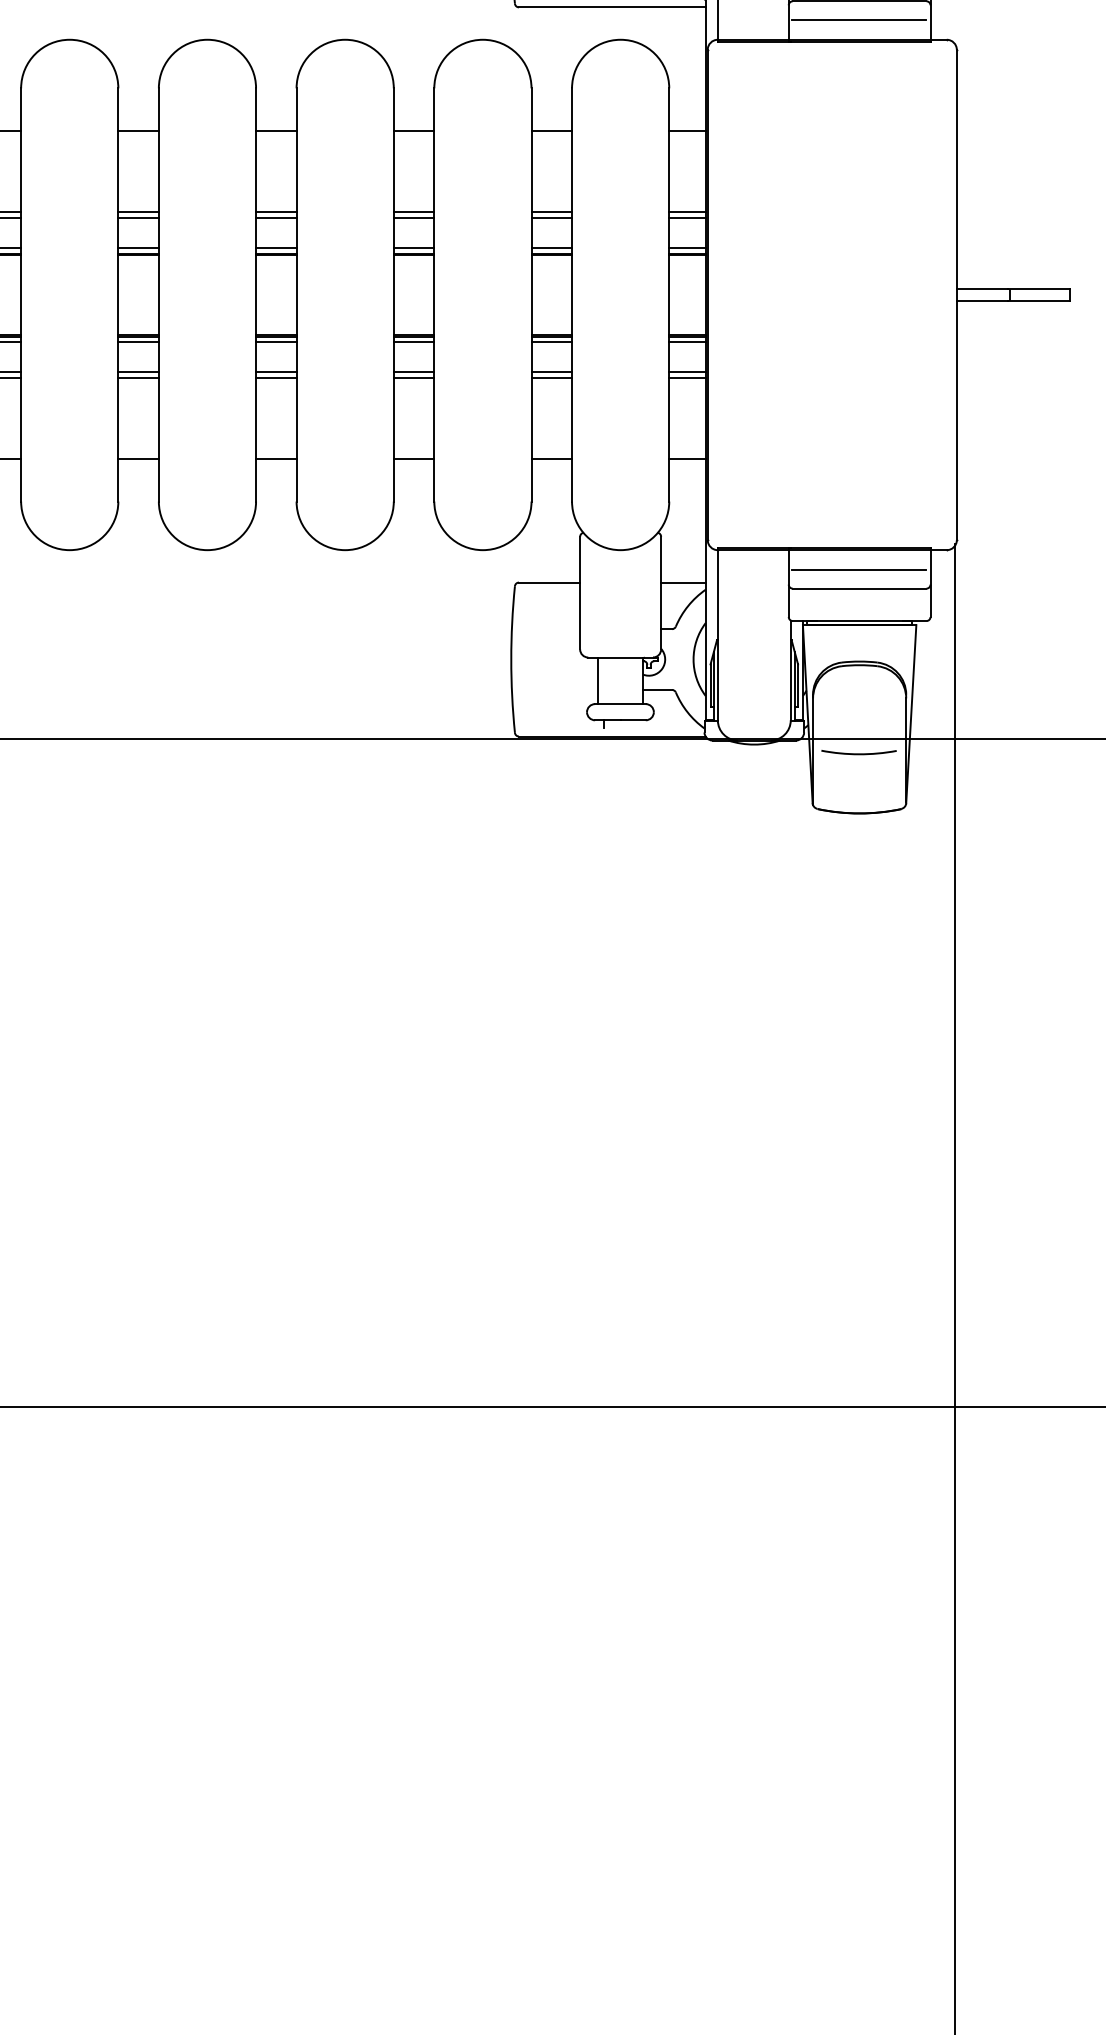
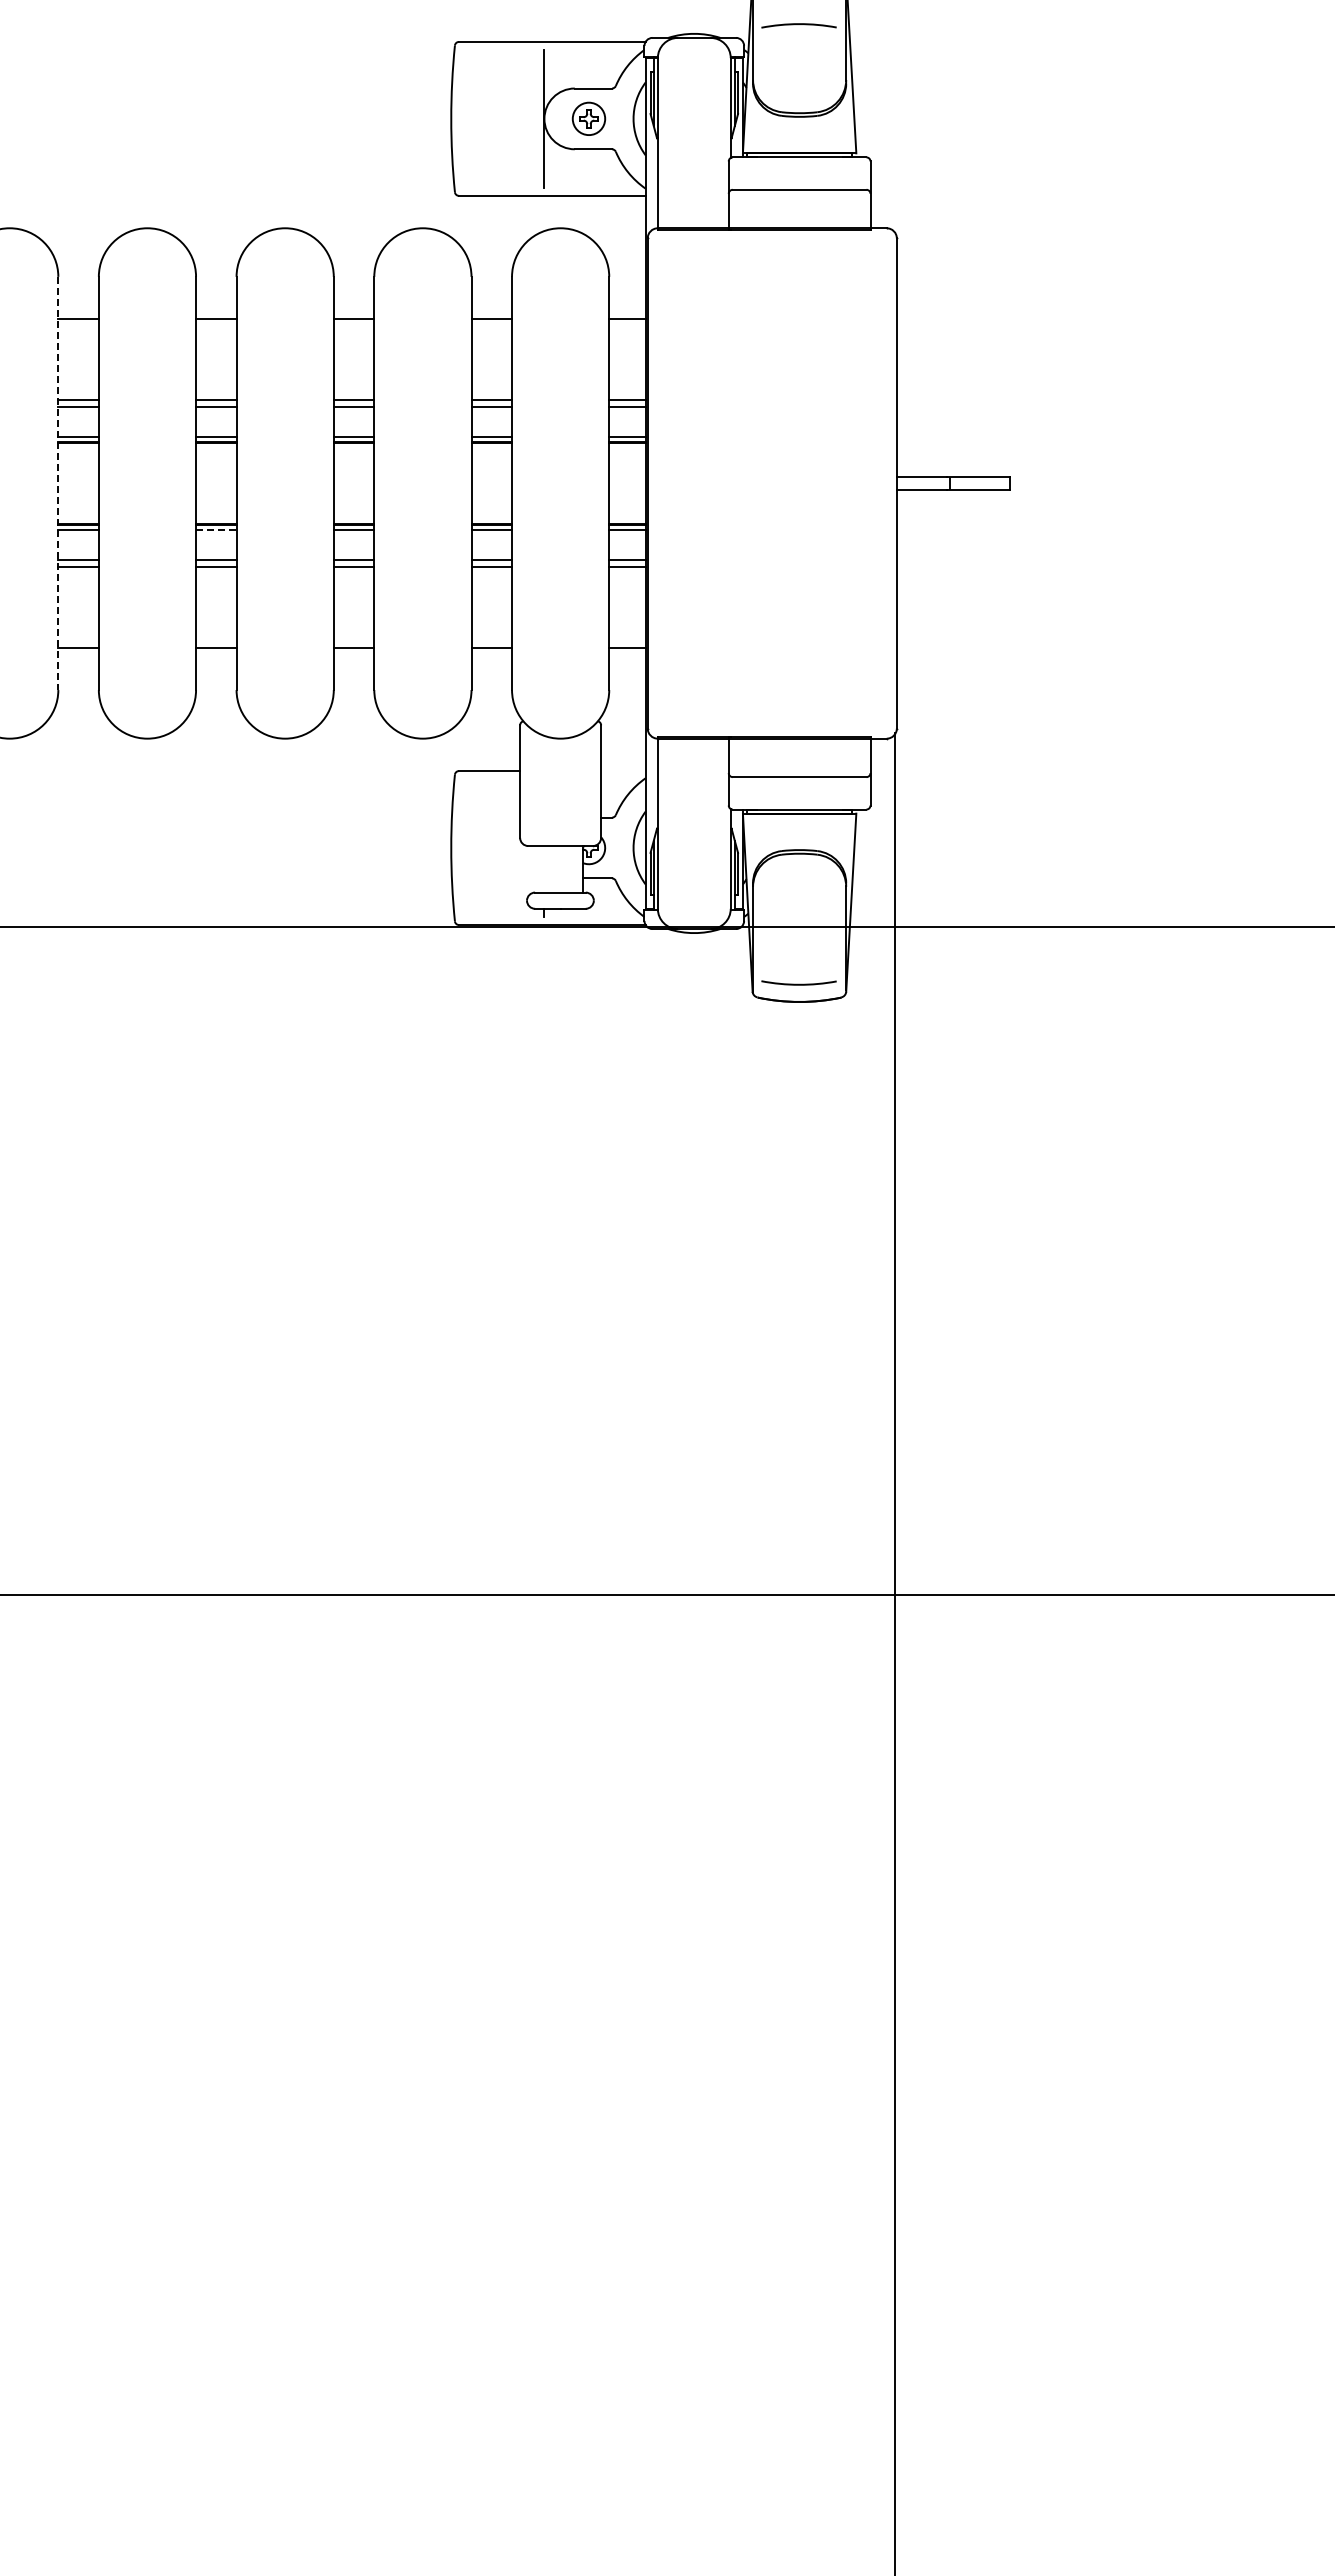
line: (859, 20) -> (799, 208), removed
line: (118, 295) -> (58, 483), solid -> dashed
line: (276, 342) -> (216, 530), solid -> dashed
line: (859, 570) -> (799, 758), removed
line: (683, 583) -> (623, 771), removed
line: (598, 681) -> (538, 869), removed
arc: (858, 753) -> (798, 983), moved

